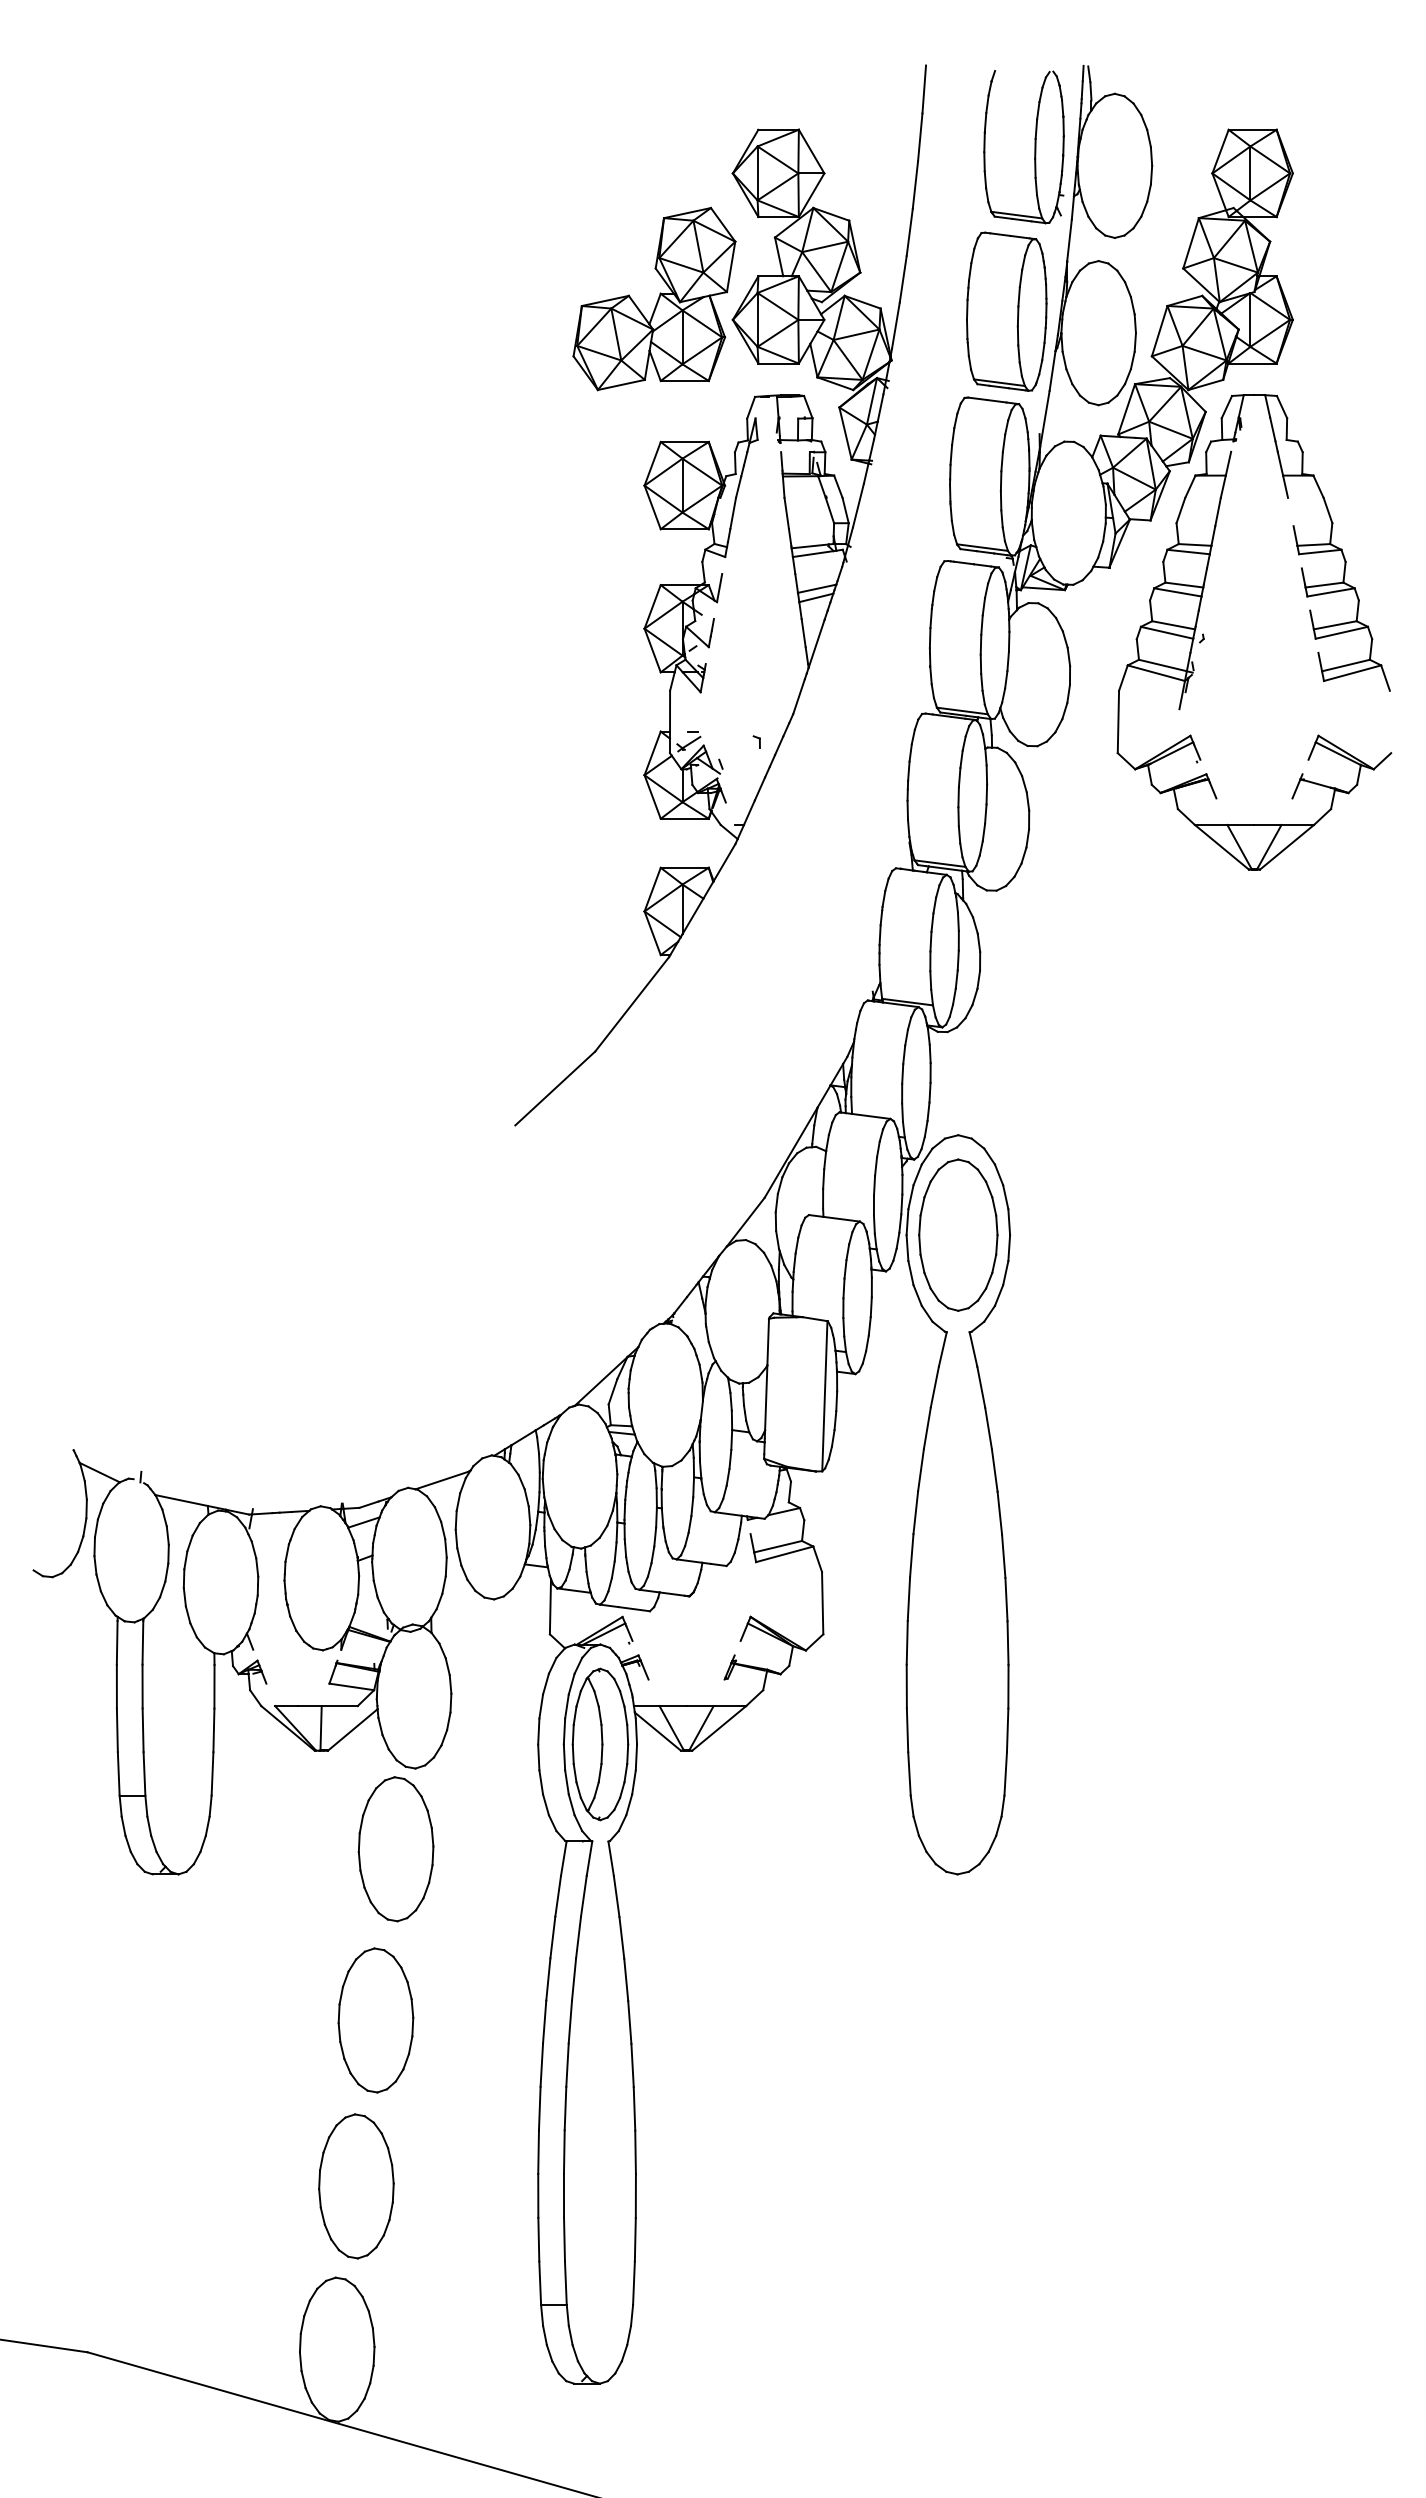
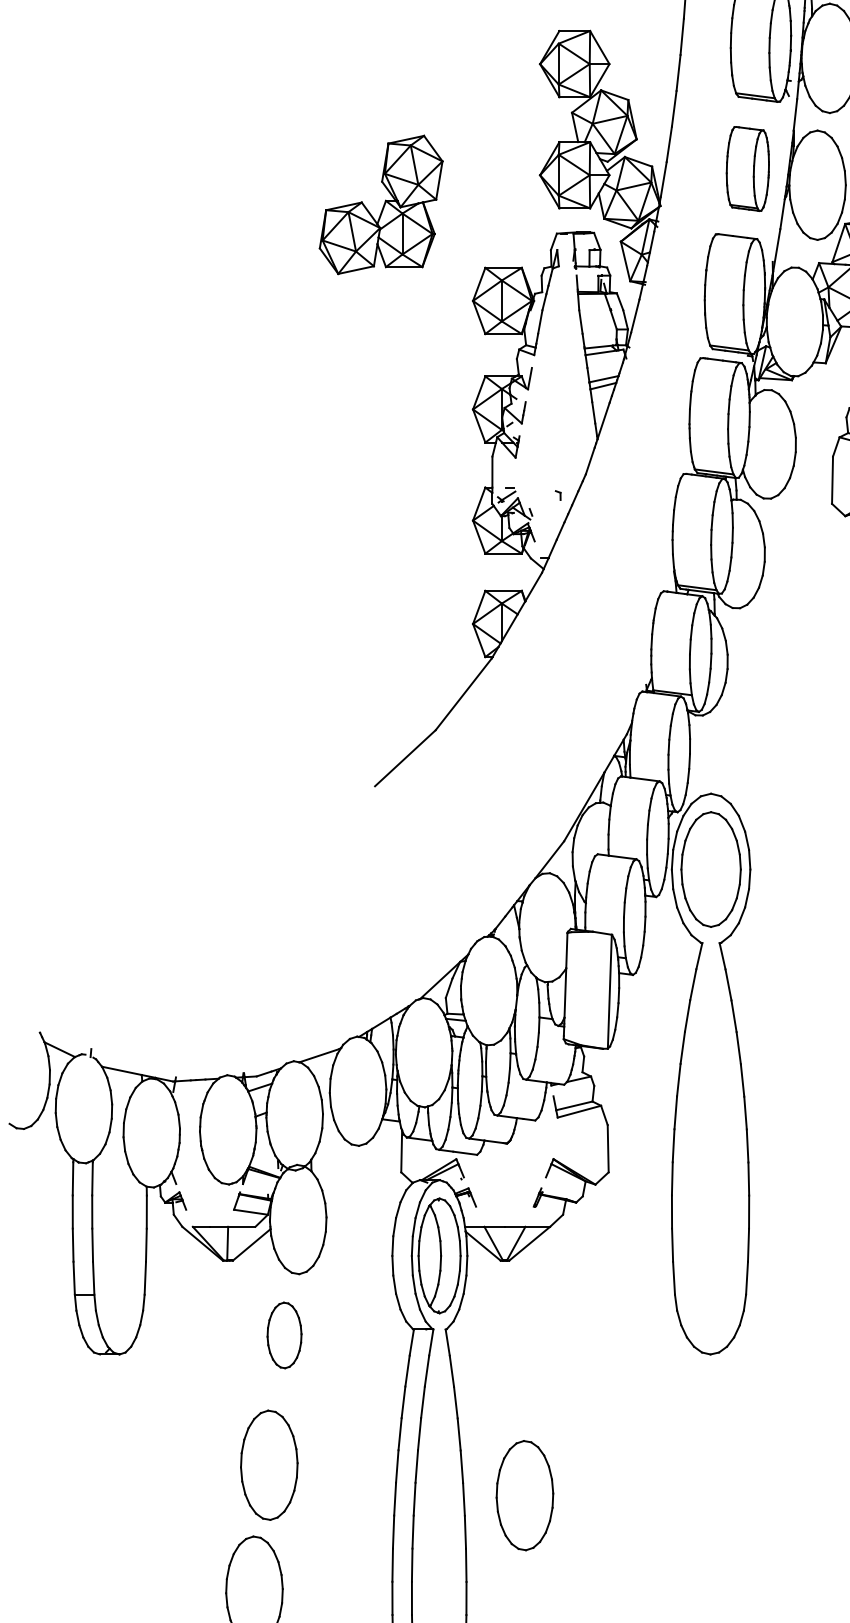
part: (654, 298) -> (381, 204), moved
part: (1006, 311) -> (747, 168), size x0.7
part: (395, 1849) -> (284, 1335), size x0.6
part: (712, 2060) -> (524, 1495), added

